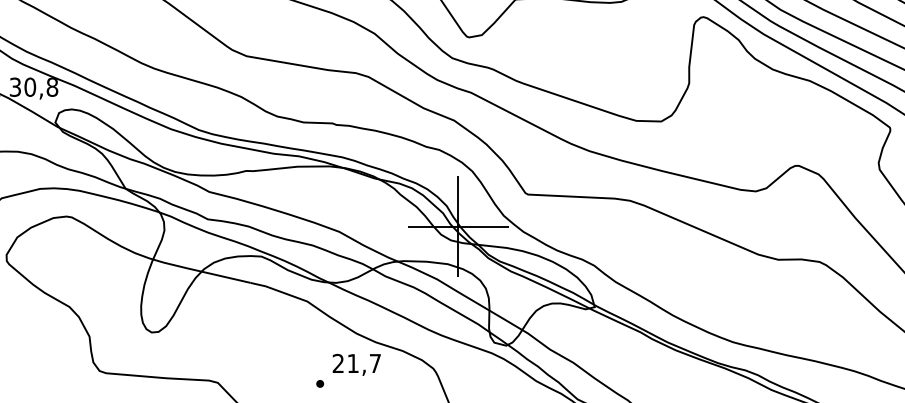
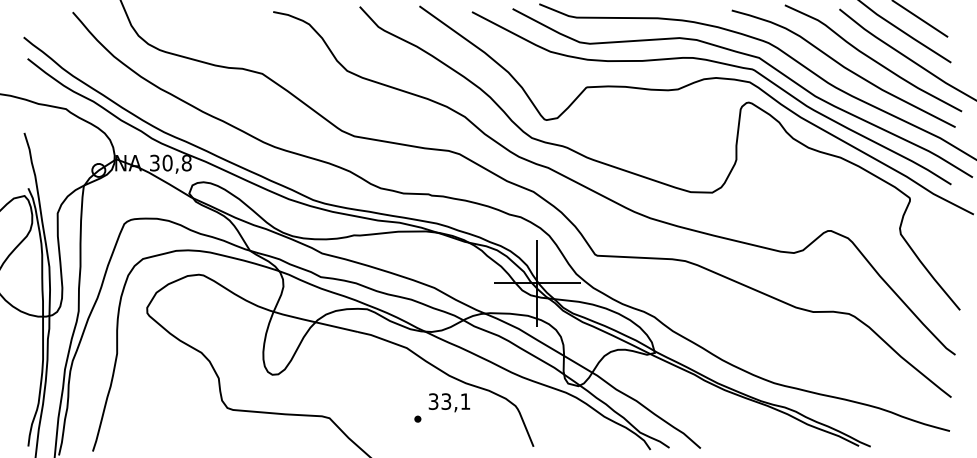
text: (356, 363) -> (449, 401), 21,7 -> 33,1

